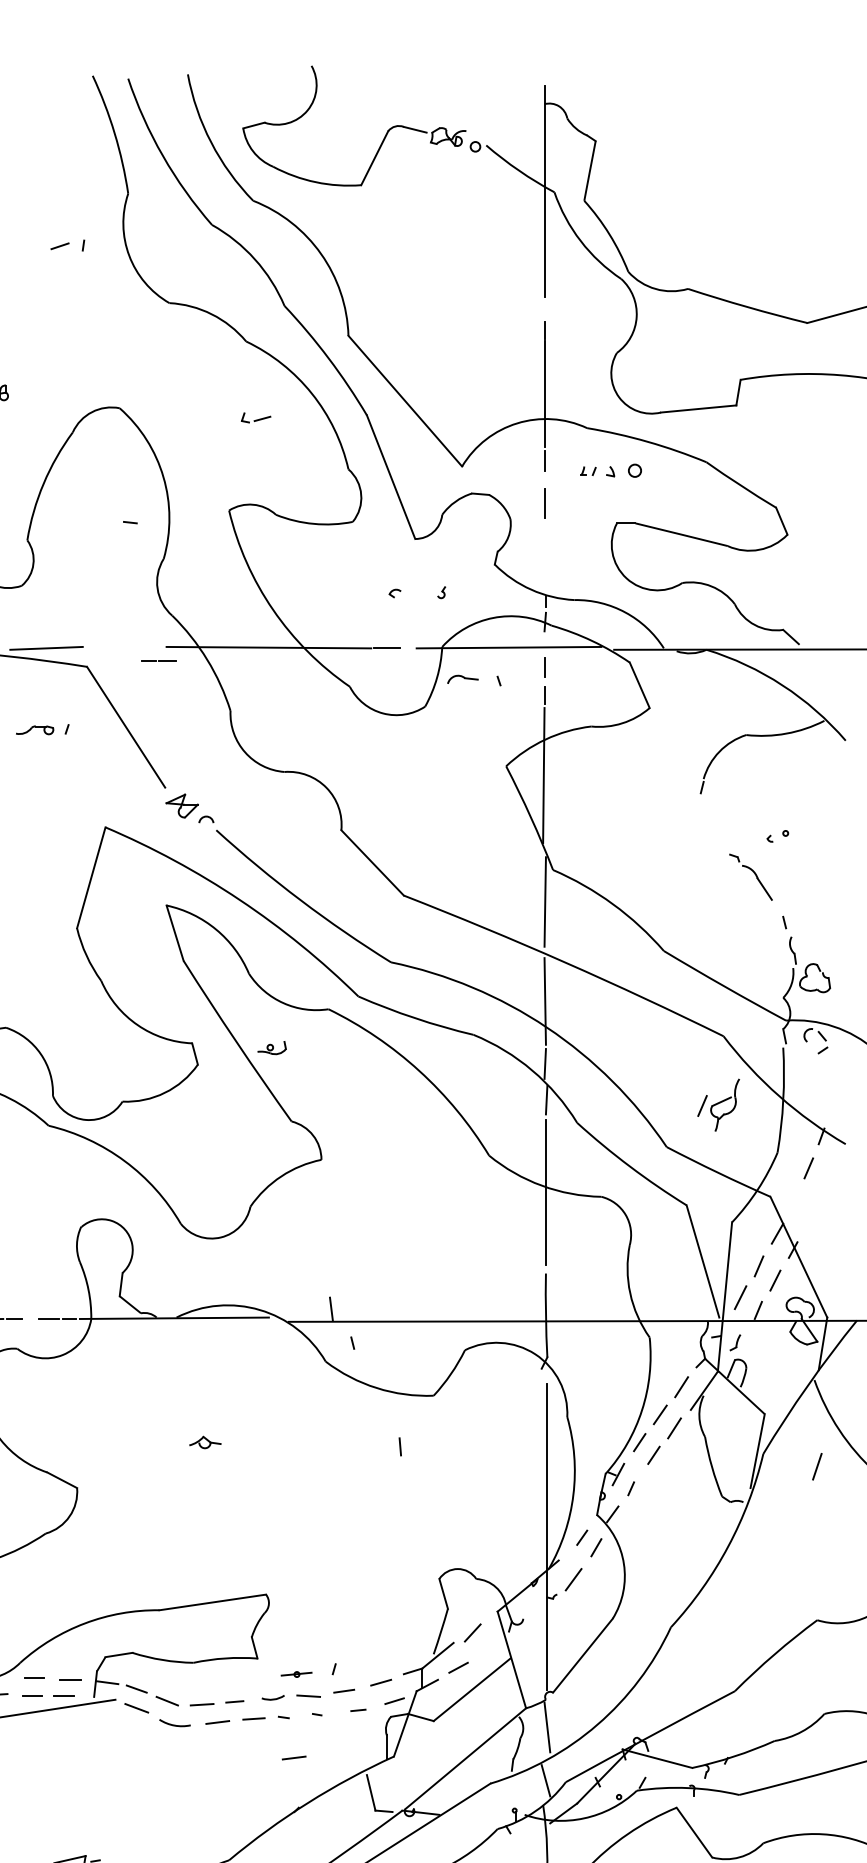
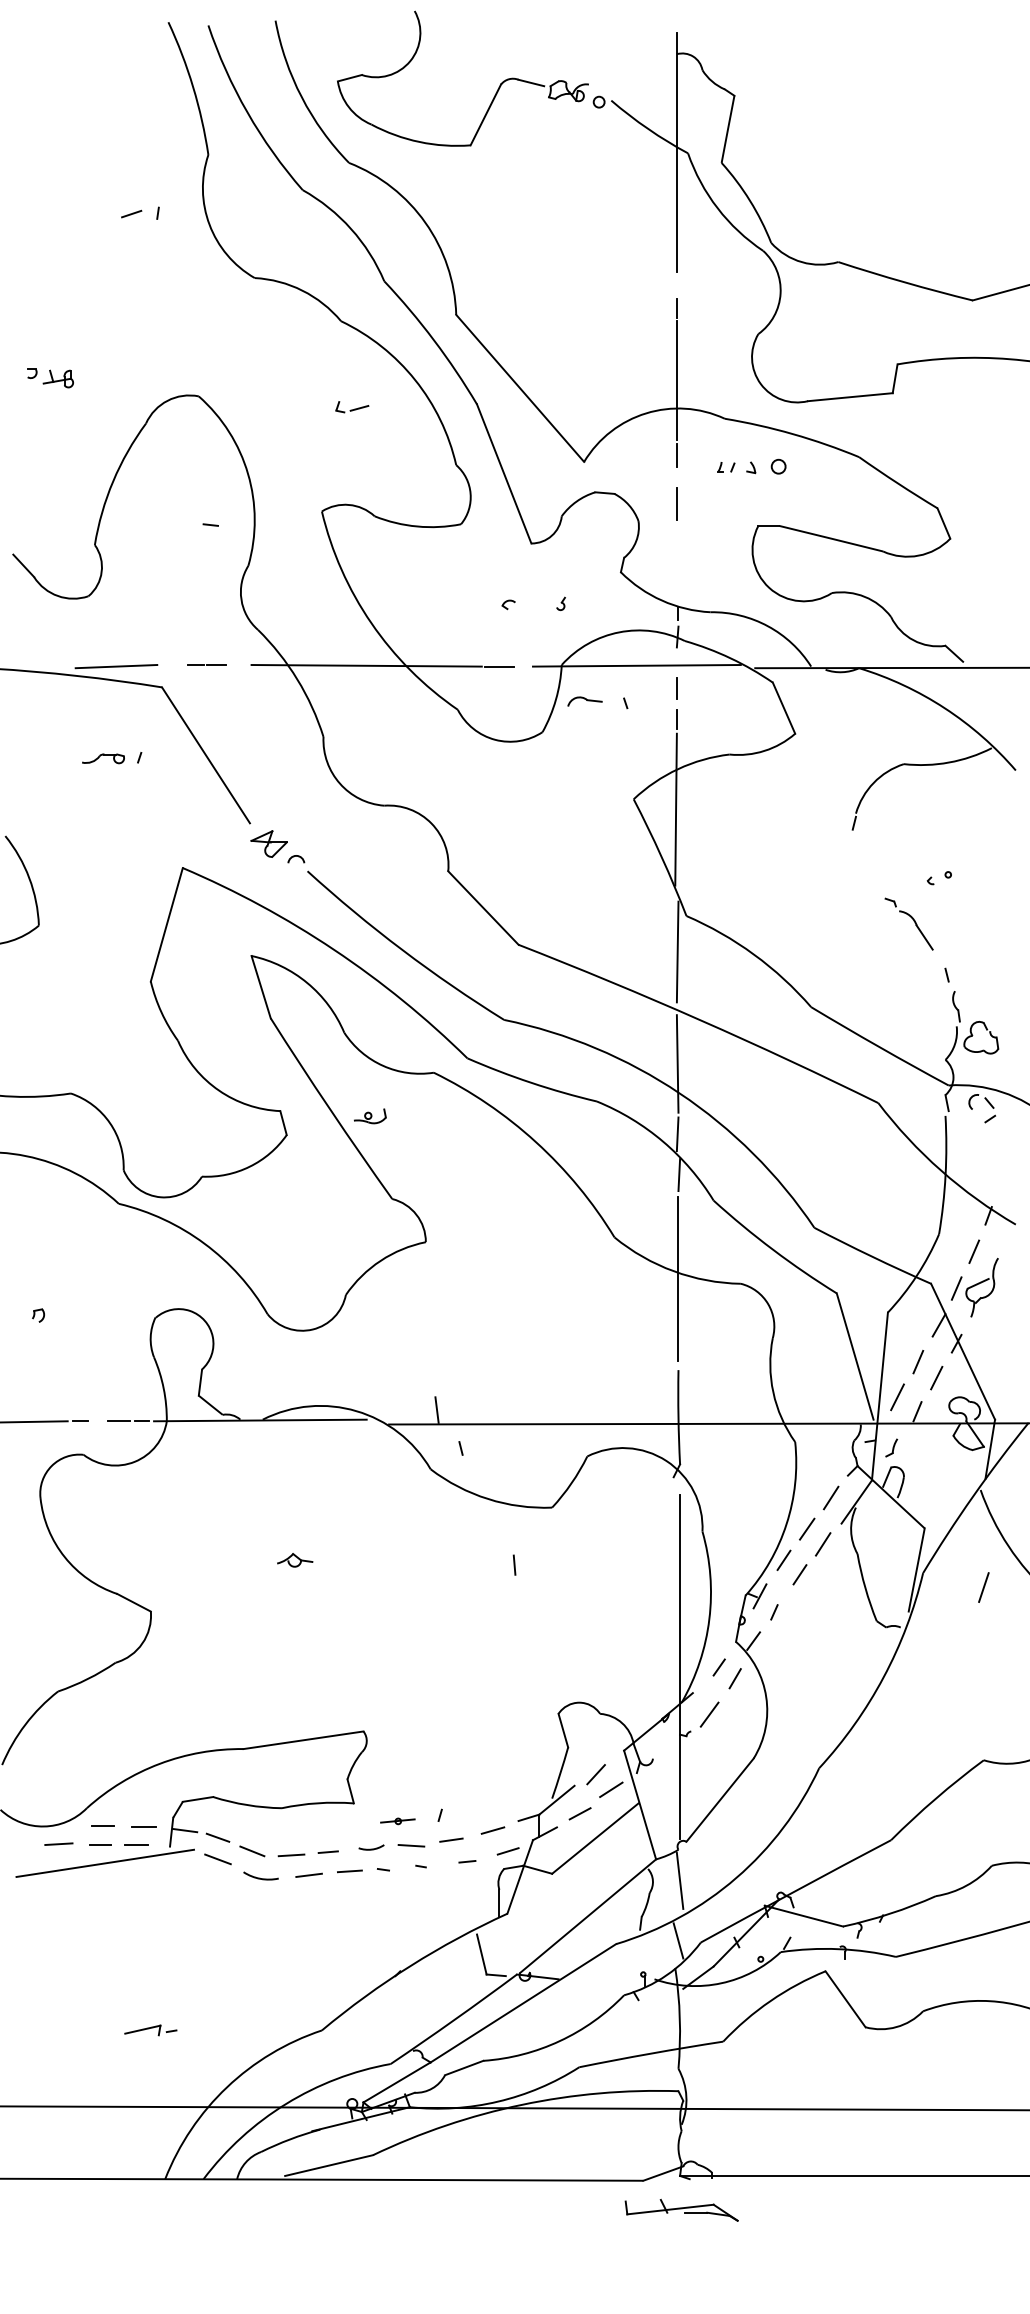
line: (158, 660) -> (206, 664), moved
part: (718, 1105) -> (974, 1287), moved
line: (486, 1646) -> (611, 1789), added
line: (293, 1757) -> (394, 1914), removed

